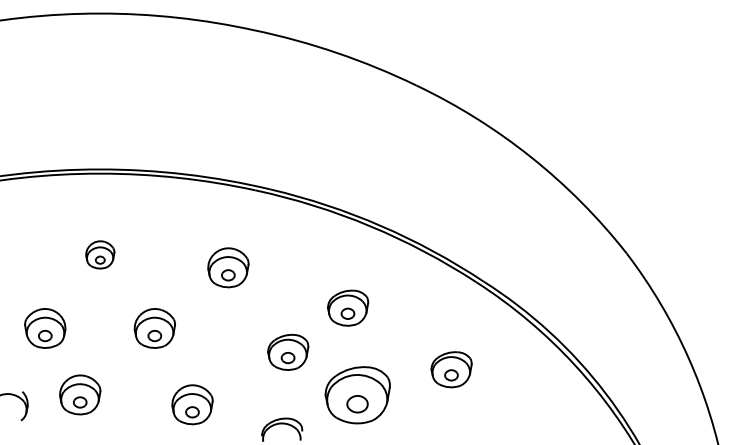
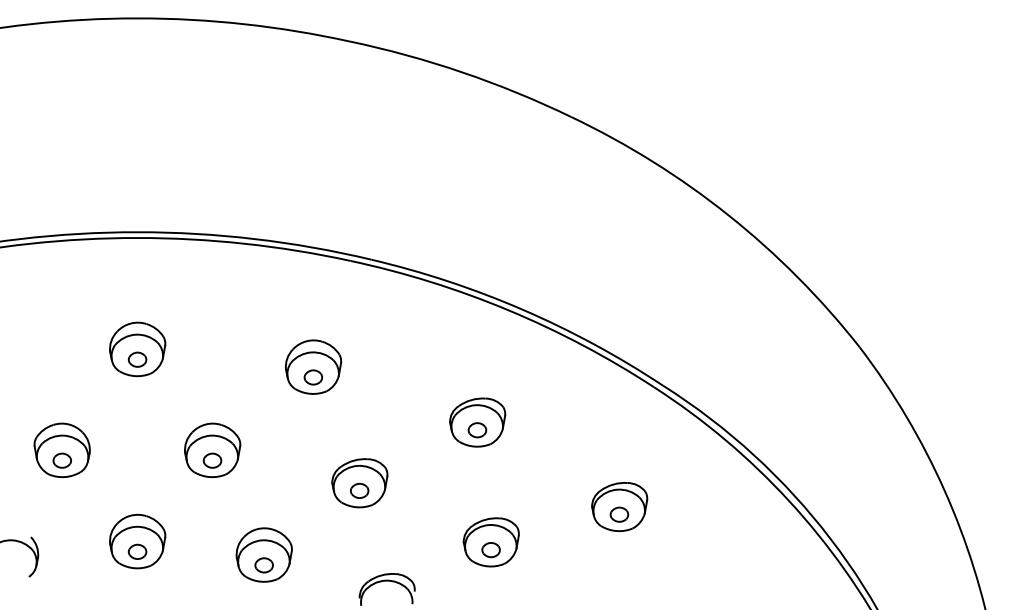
part: (100, 254) -> (137, 348), size x1.43
part: (288, 351) -> (360, 481), moved
part: (80, 394) -> (137, 540), moved
part: (358, 395) -> (491, 542), size x0.62

